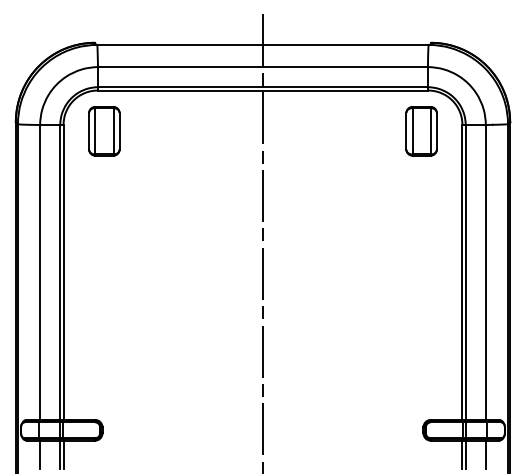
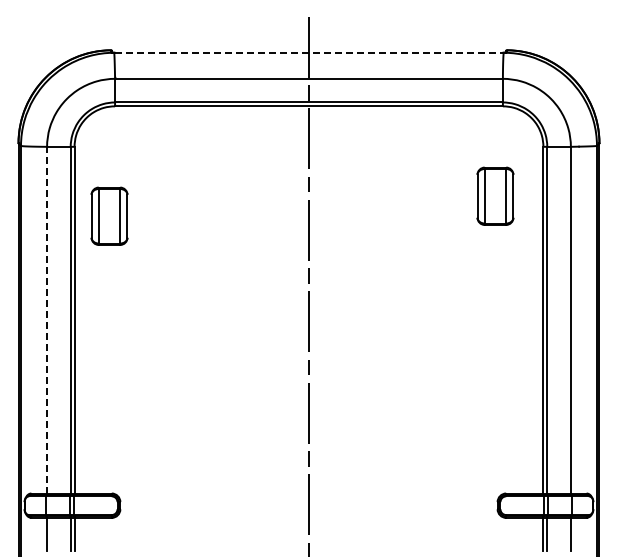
line: (263, 44) -> (309, 52), solid -> dashed
part: (104, 130) -> (109, 215), moved
part: (421, 130) -> (495, 195), moved
line: (40, 271) -> (47, 319), solid -> dashed

